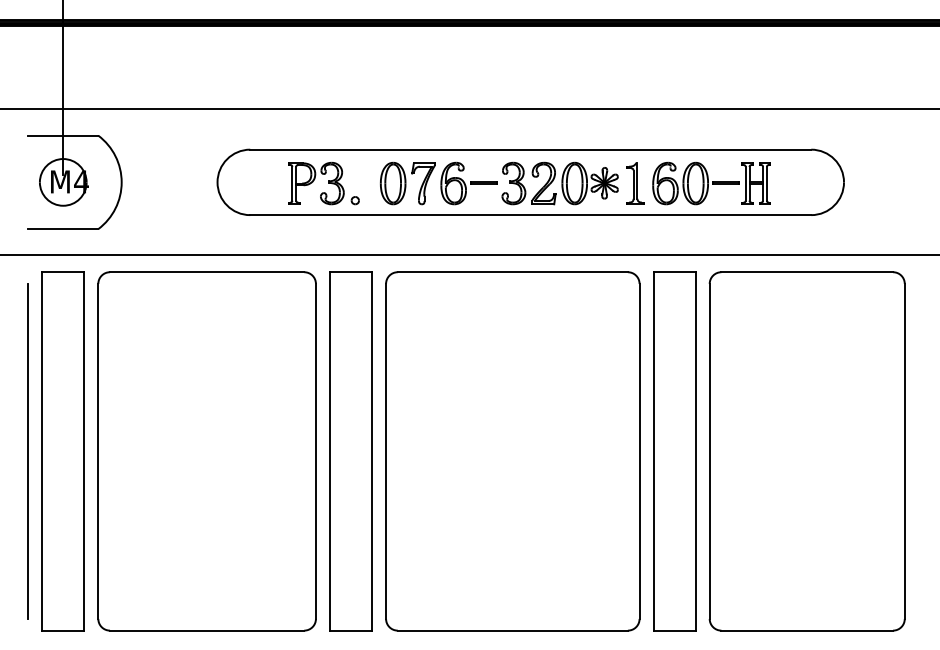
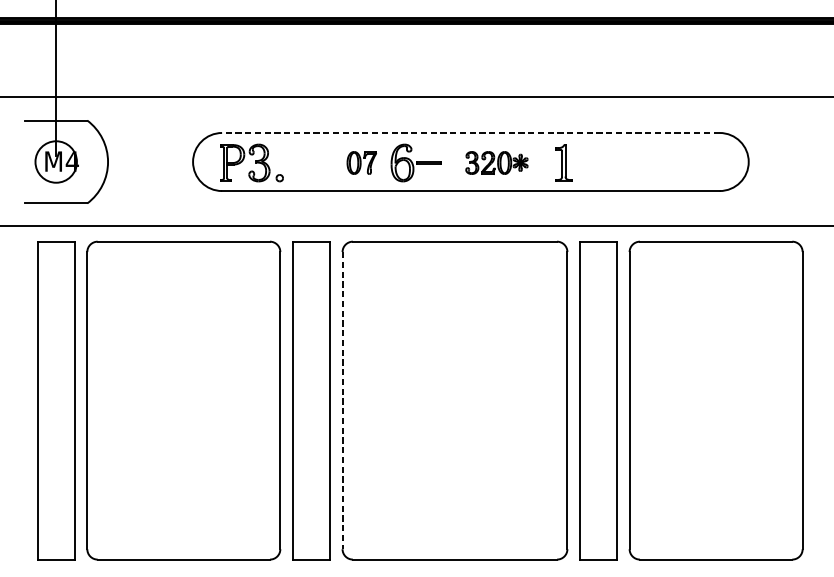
line: (530, 149) -> (470, 132), solid -> dashed
part: (323, 183) -> (251, 162), moved
part: (407, 183) -> (361, 162), size x0.6
part: (559, 183) -> (496, 162), size x0.6
part: (711, 183) -> (631, 162), removed
line: (28, 450) -> (25, 399), removed
line: (386, 451) -> (342, 400), solid -> dashed

